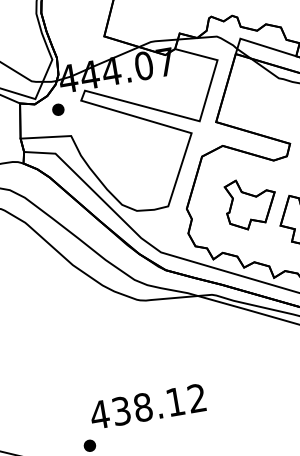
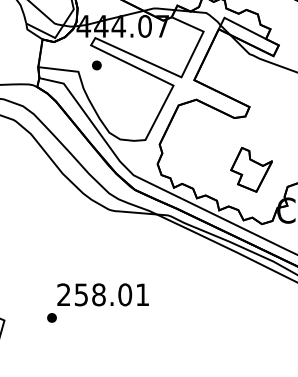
part: (57, 109) -> (96, 65), moved
part: (250, 203) -> (210, 148), removed
text: (147, 406) -> (102, 294), 438.12 -> 258.01

